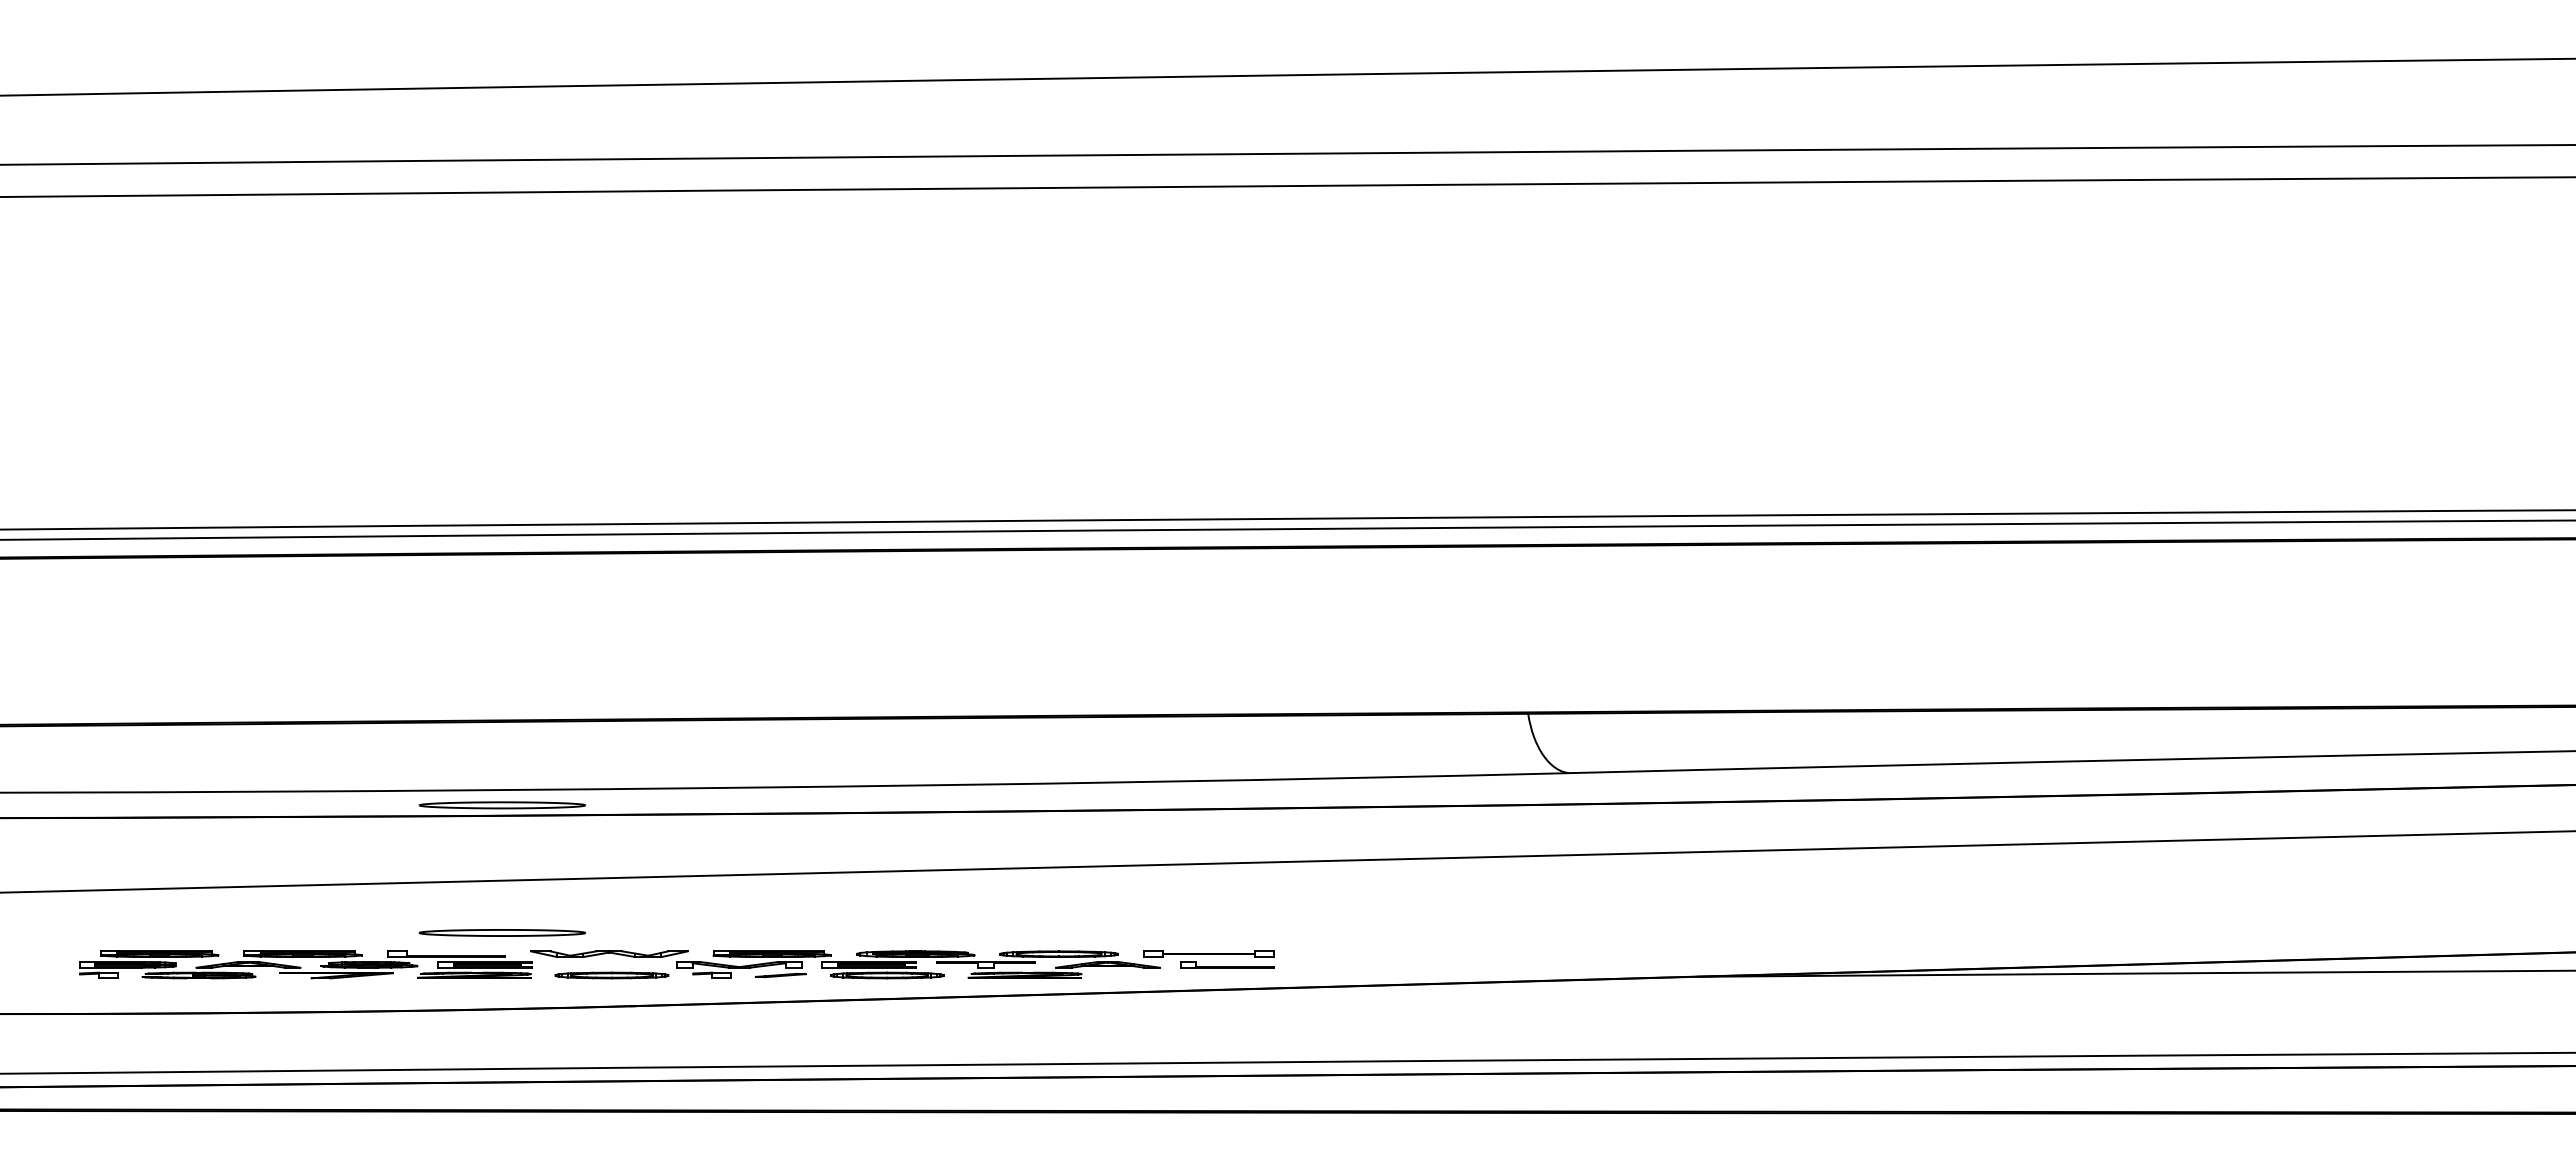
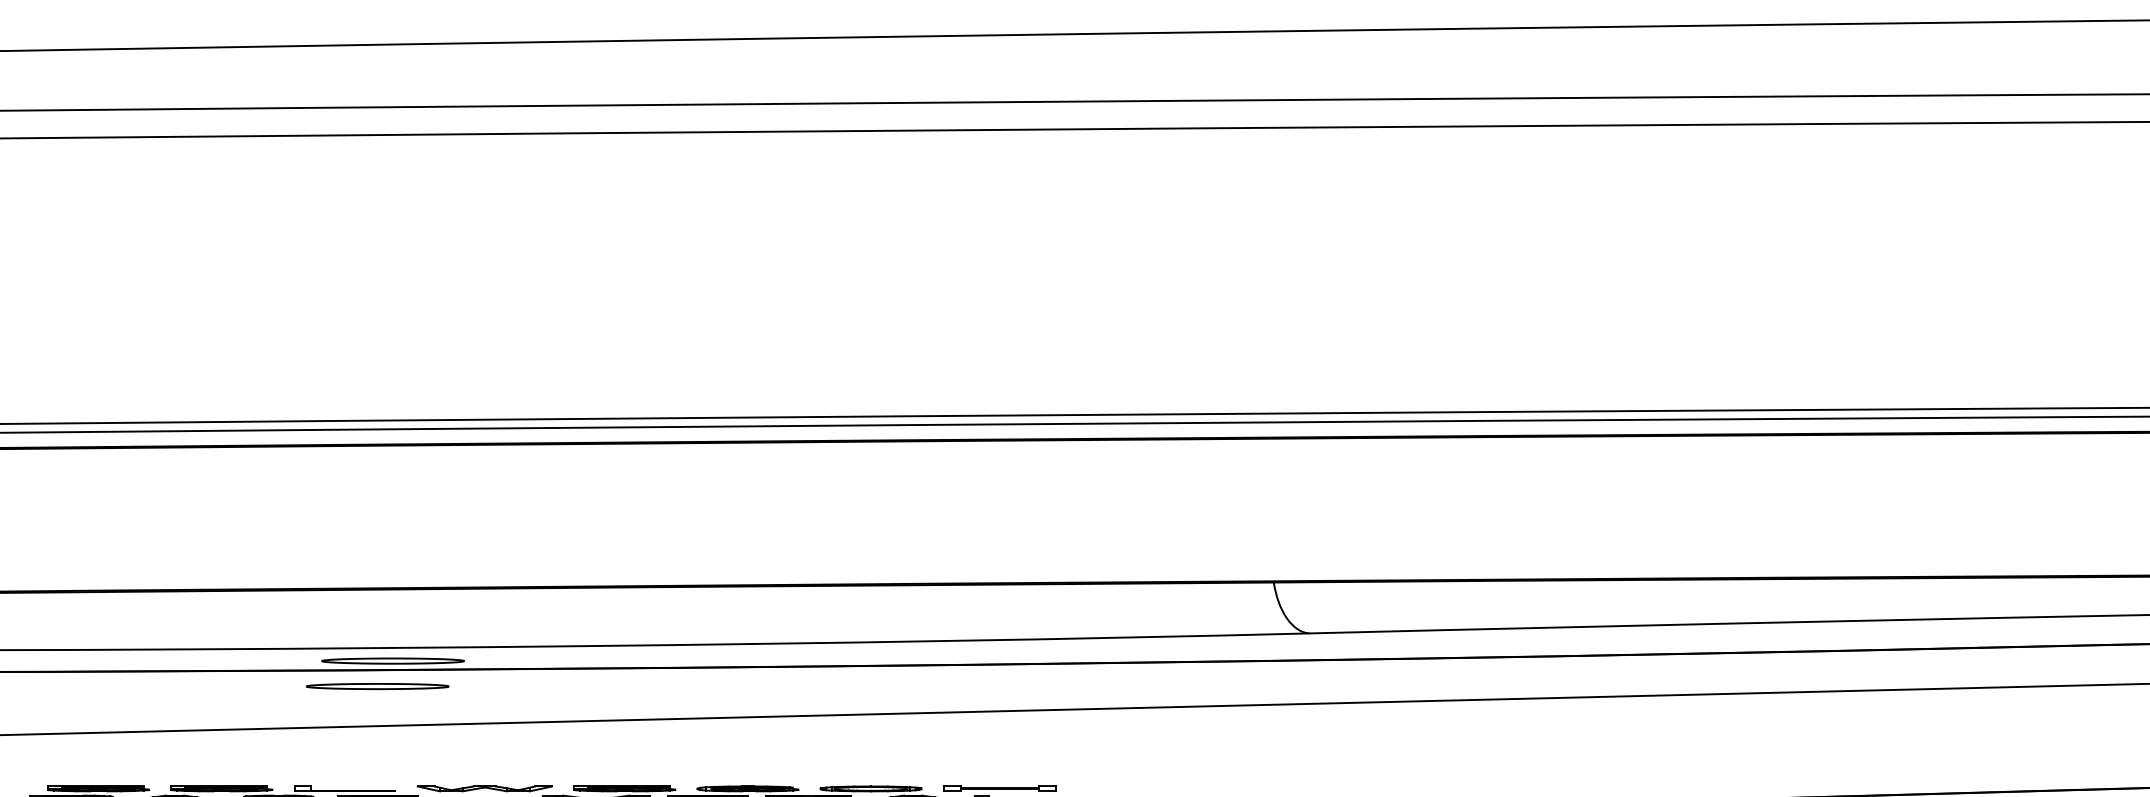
part: (501, 932) -> (376, 686), moved

